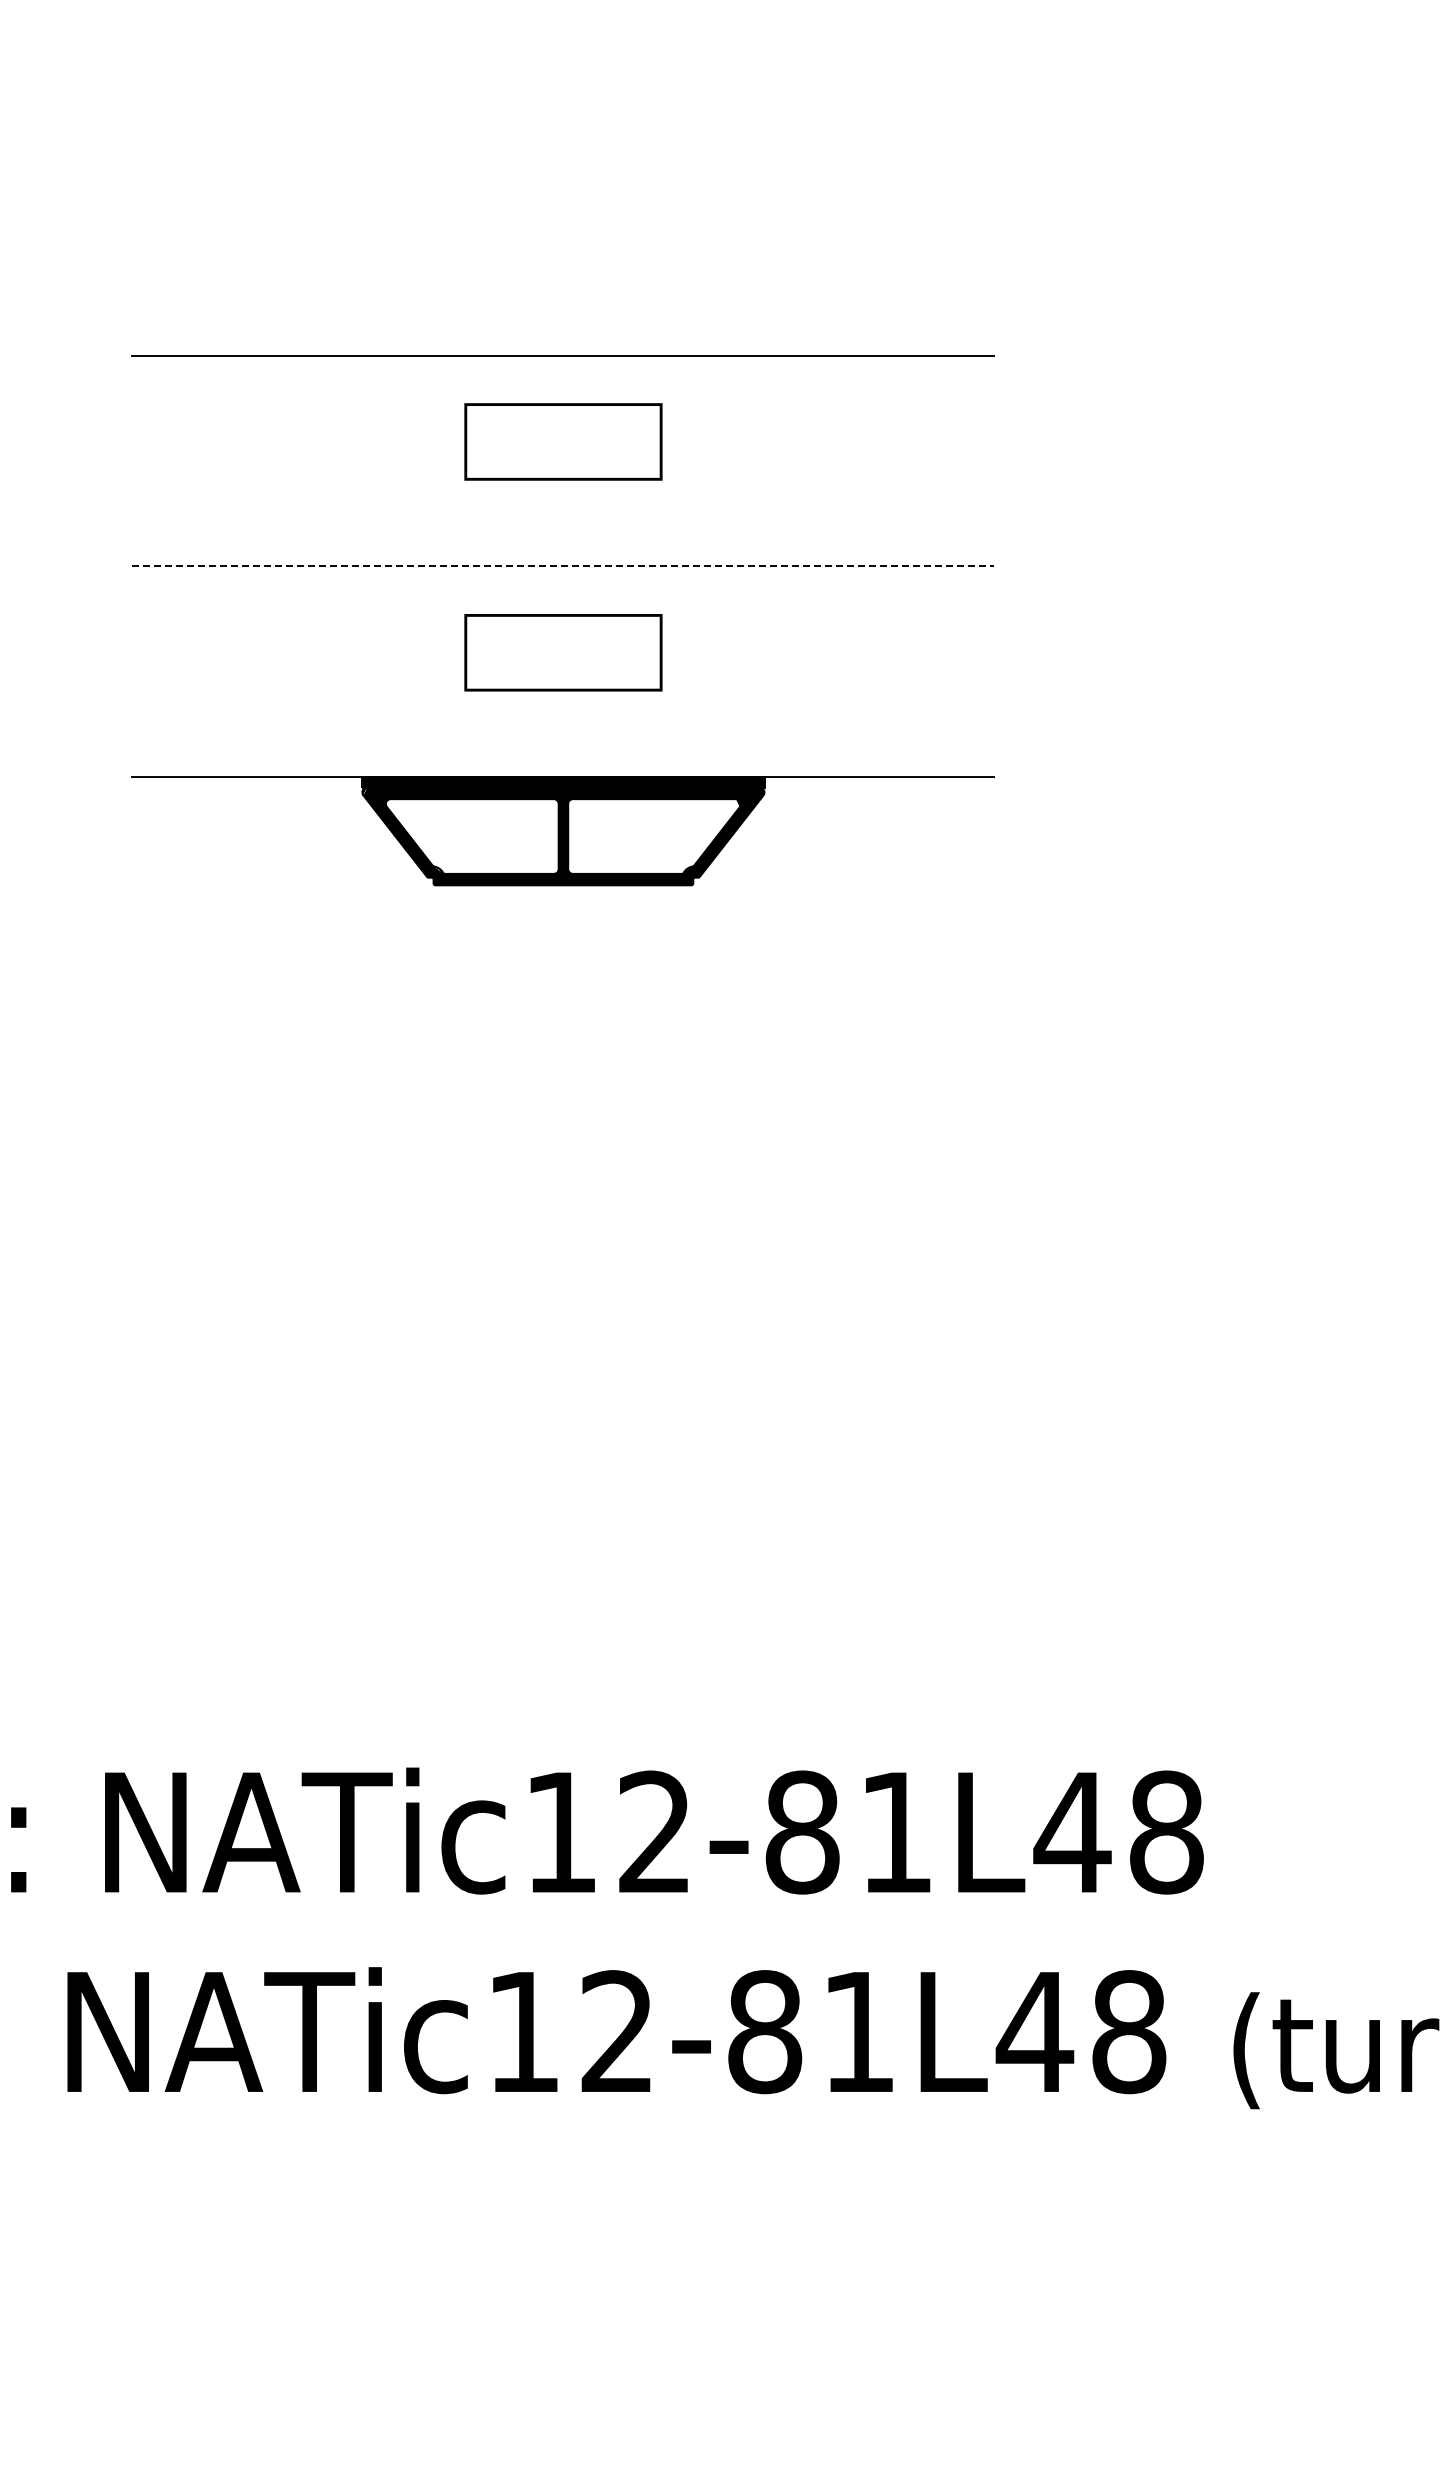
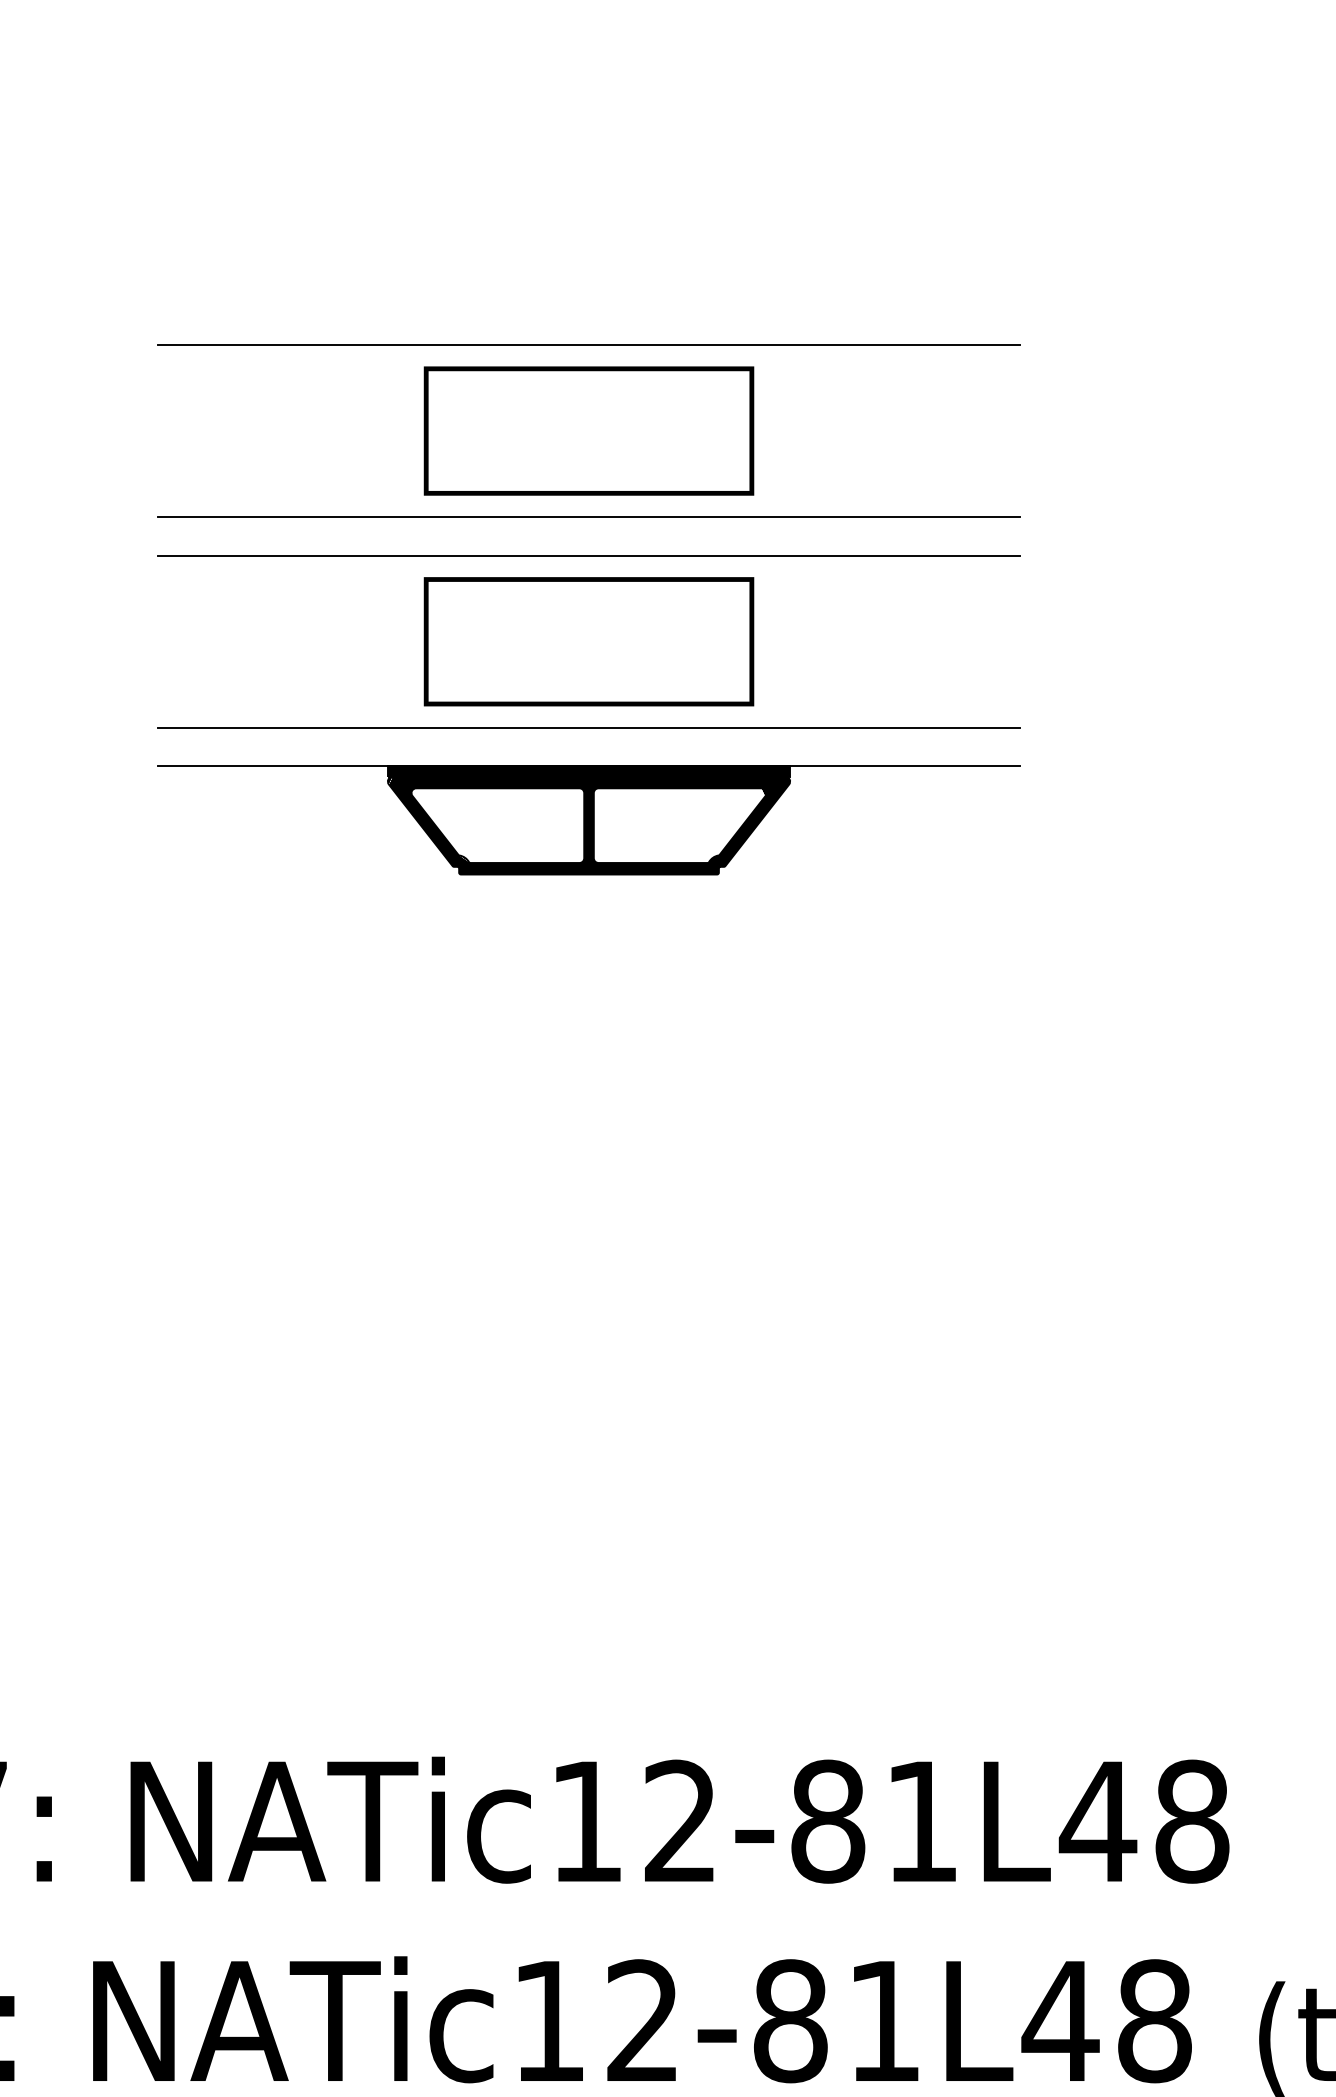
part: (563, 441) -> (589, 430), size x1.67
line: (563, 528) -> (589, 517), added
line: (563, 566) -> (589, 555), dashed -> solid
part: (563, 652) -> (589, 641), size x1.67
line: (563, 738) -> (589, 727), added

